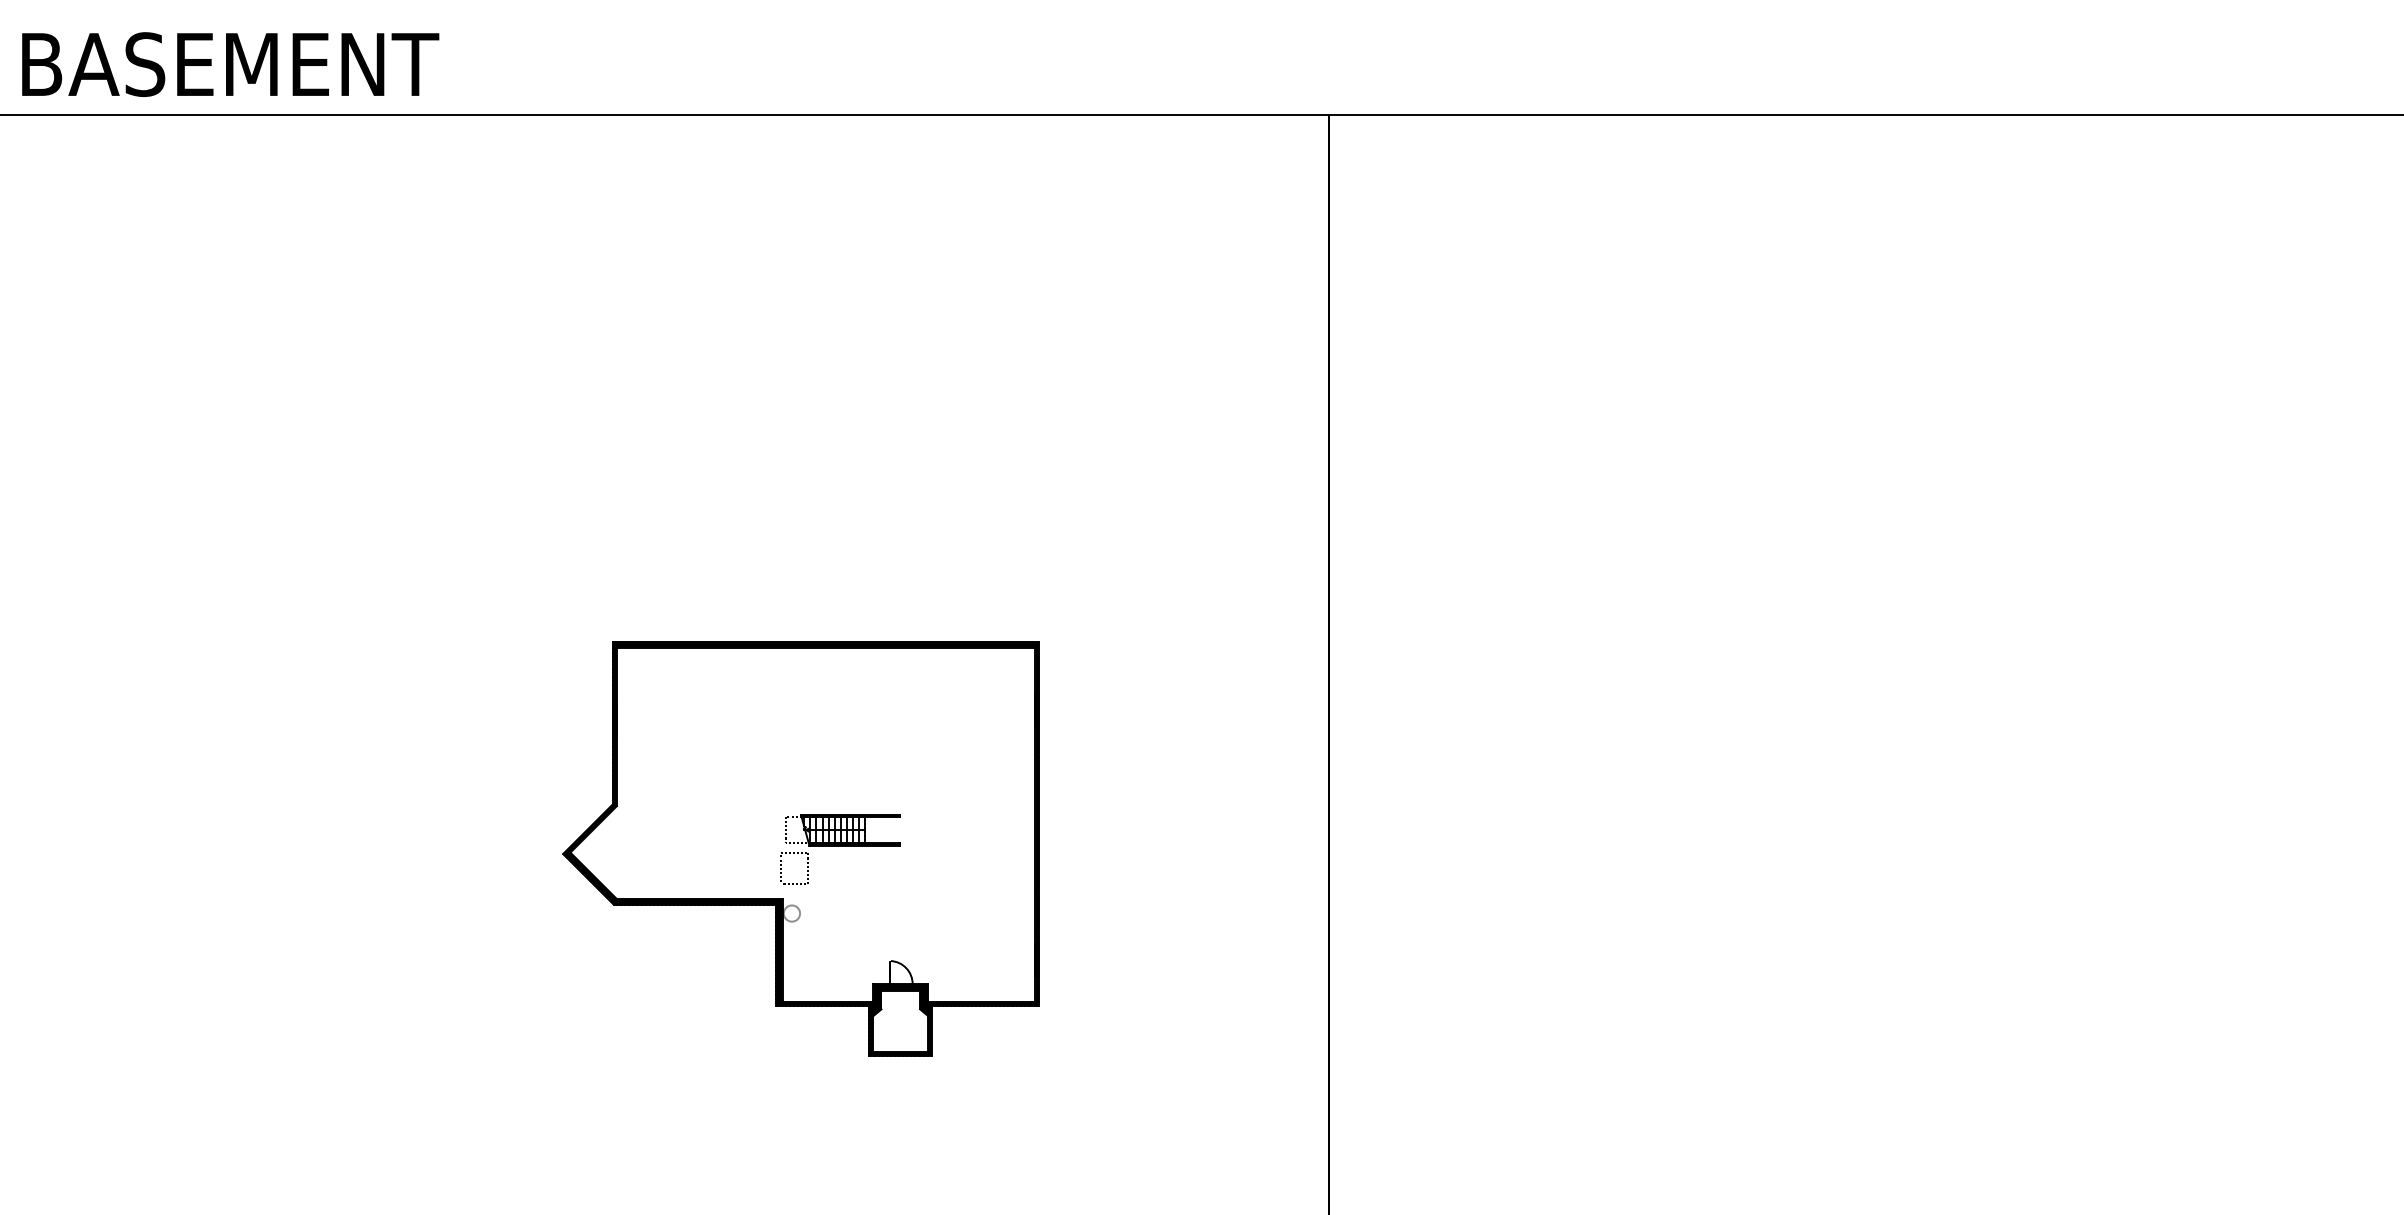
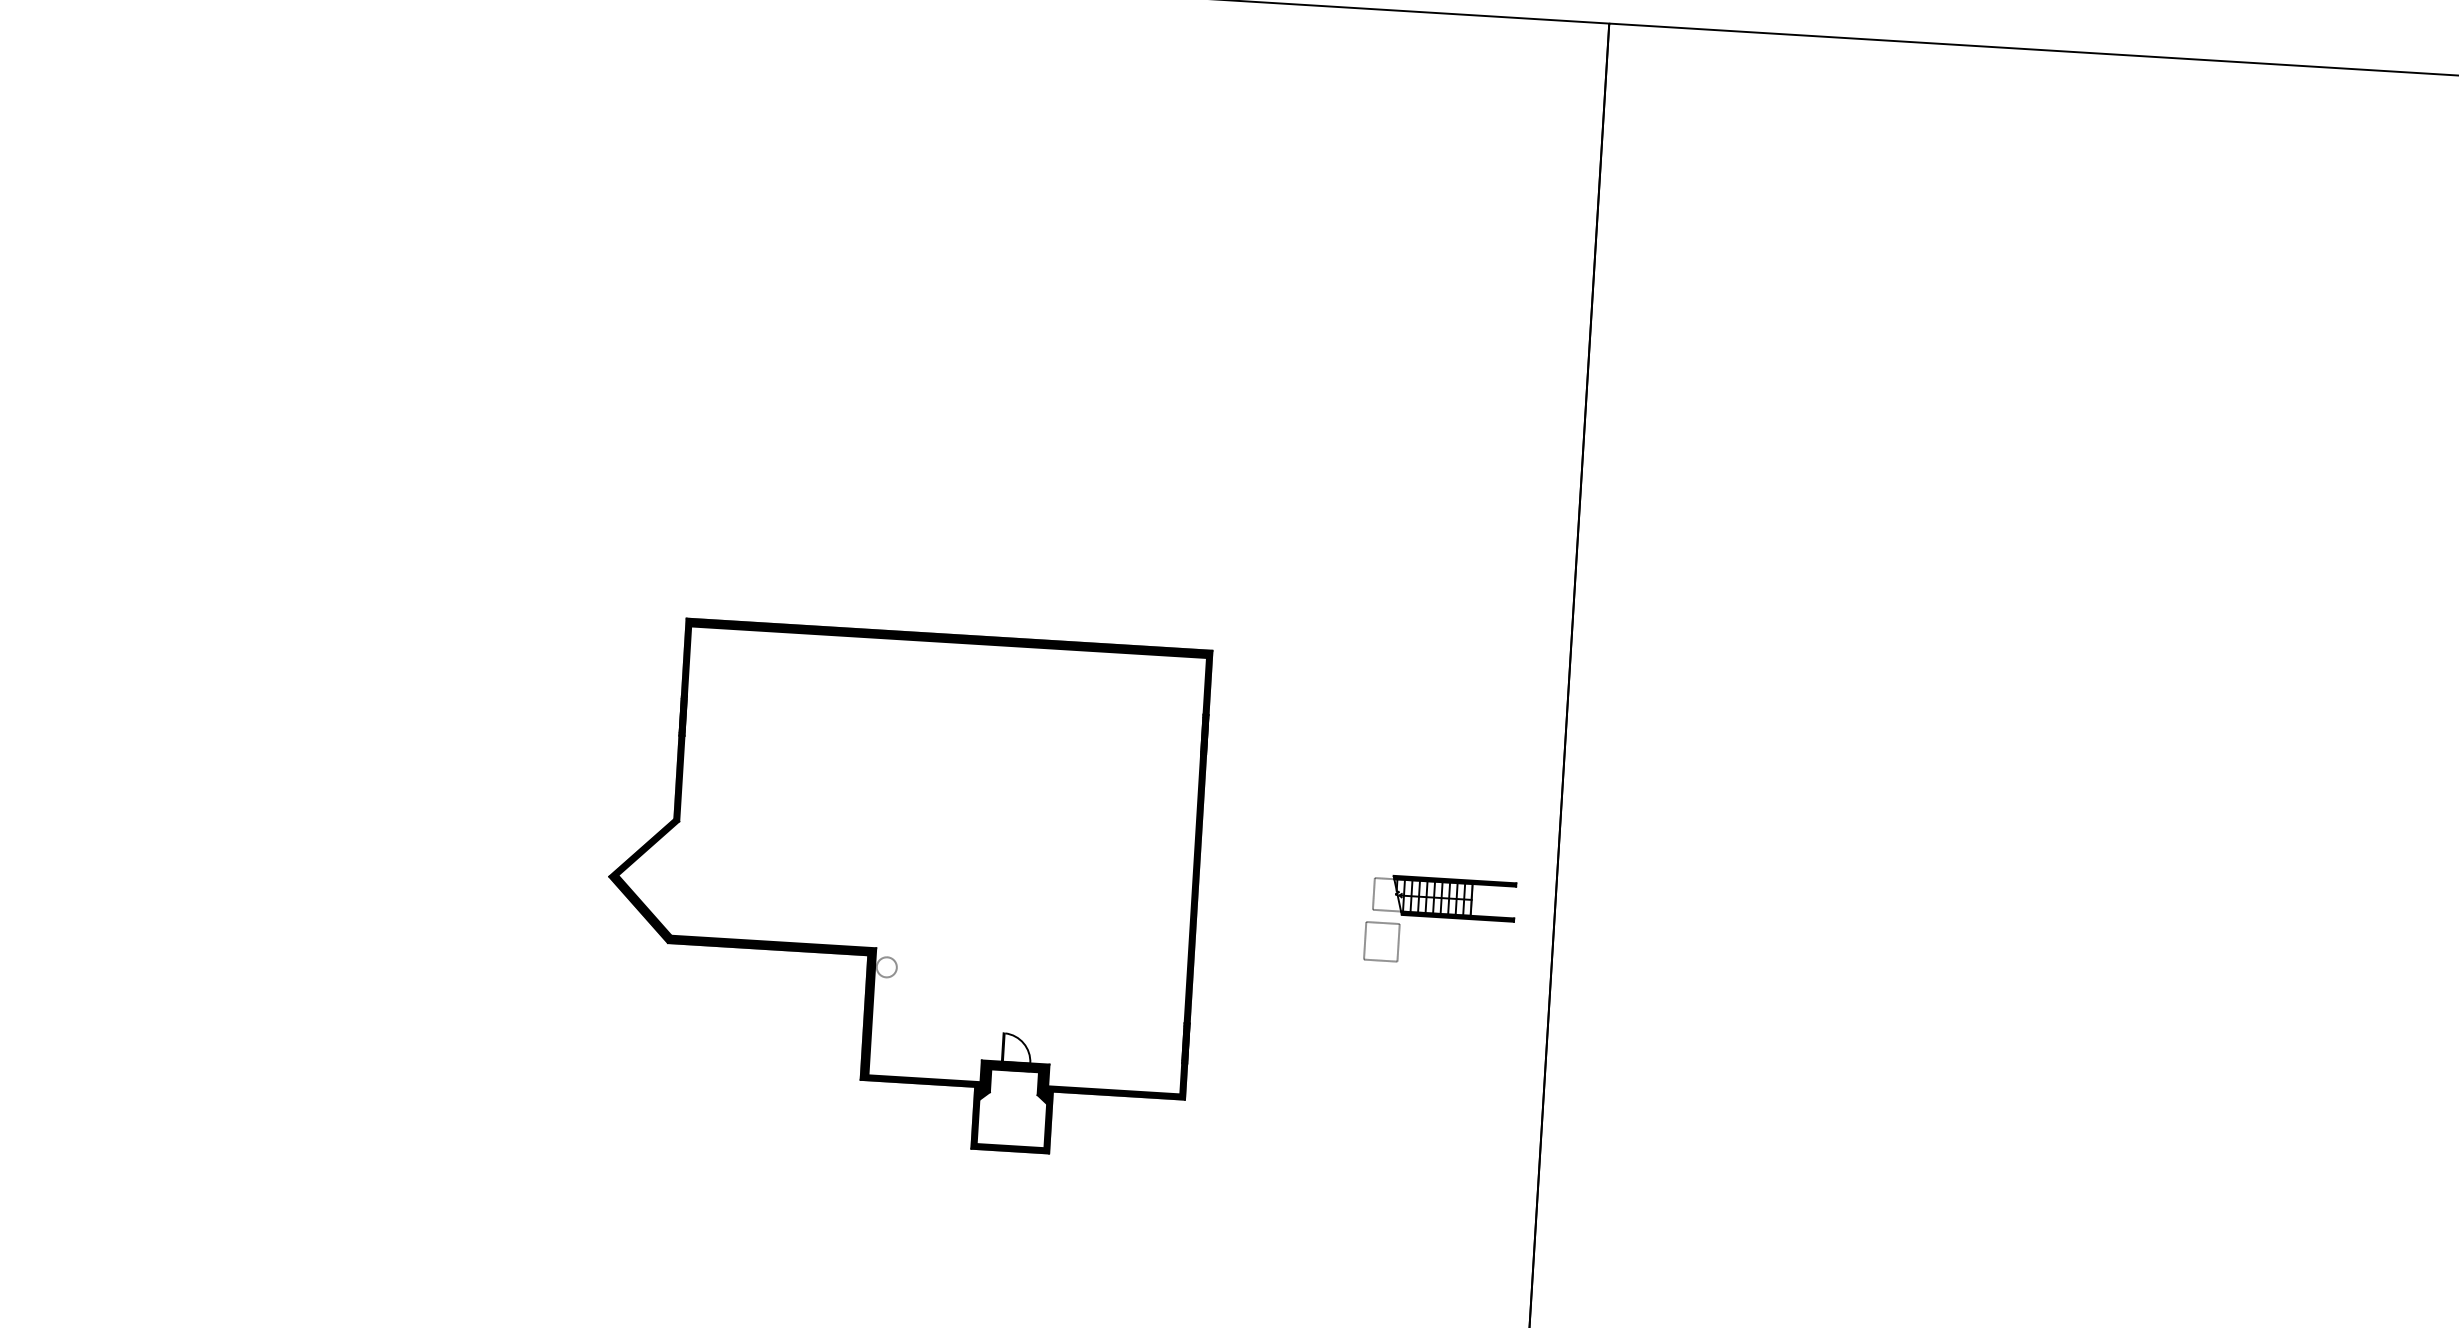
part: (840, 849) -> (1439, 921), moved

